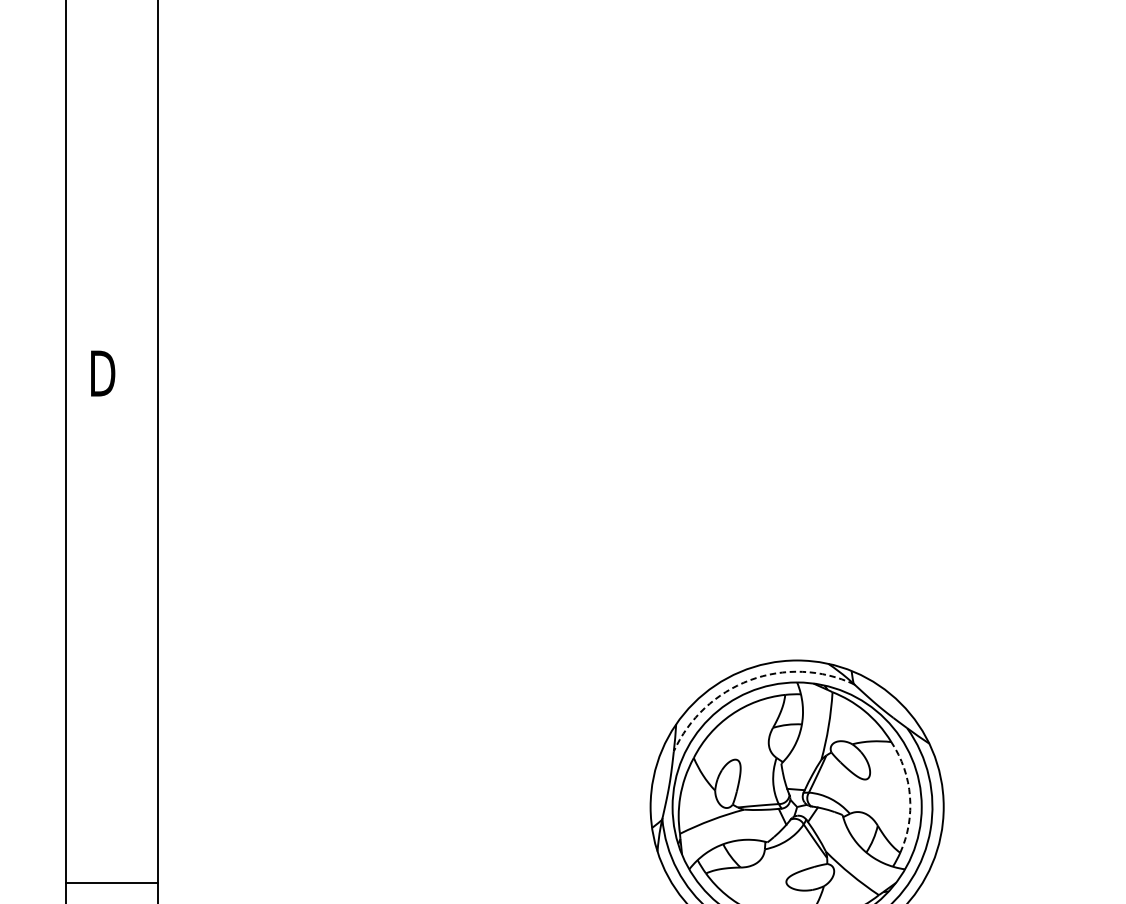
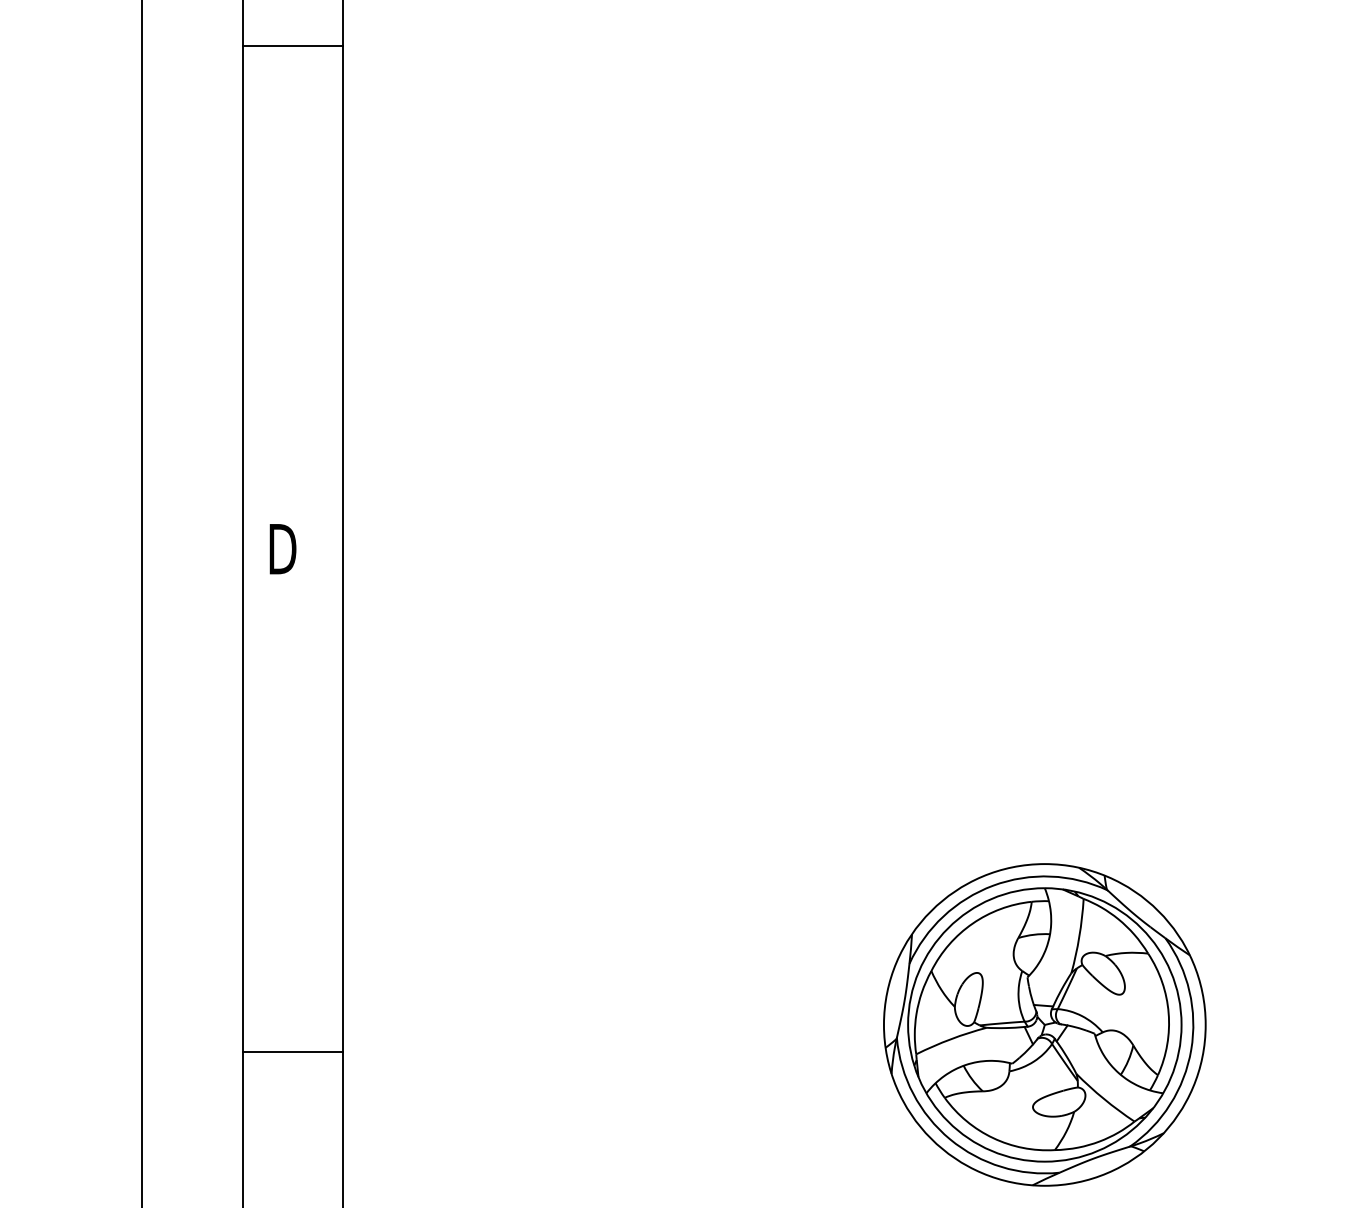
arc: (750, 680) -> (993, 885), dashed -> solid
arc: (909, 796) -> (1168, 1013), dashed -> solid
line: (111, 882) -> (292, 1051), moved

